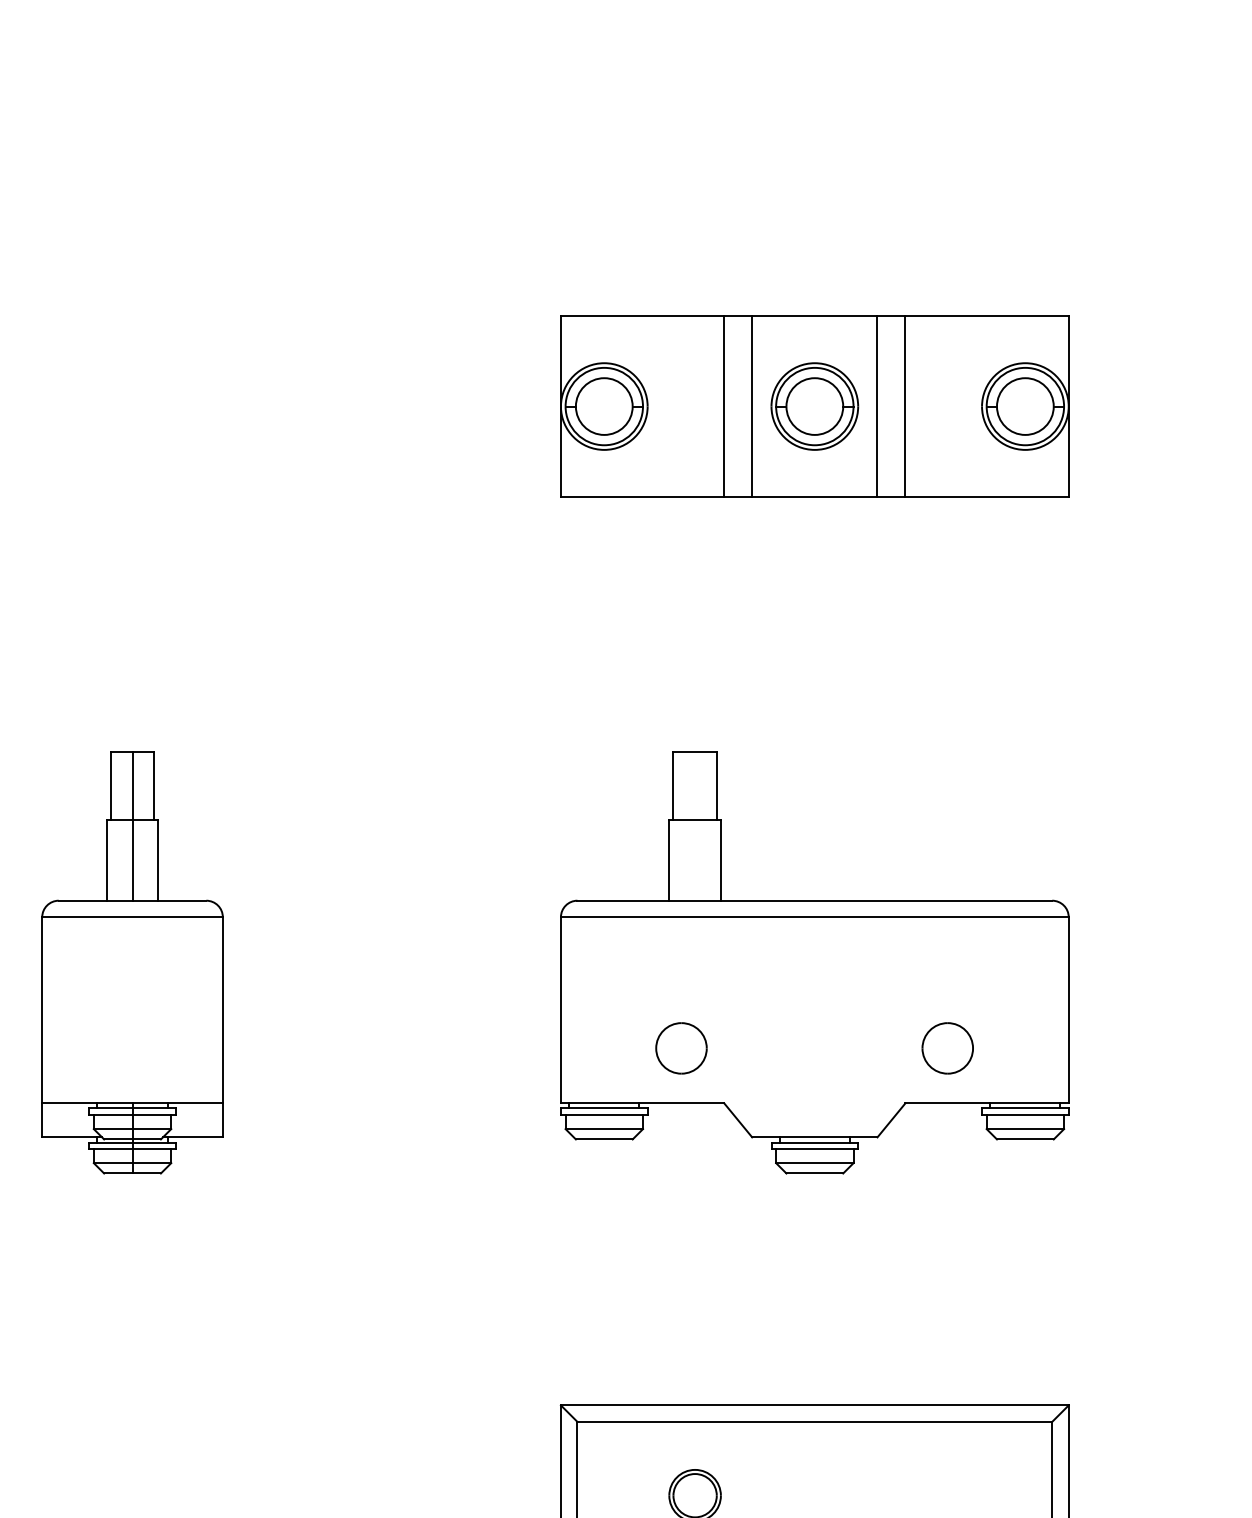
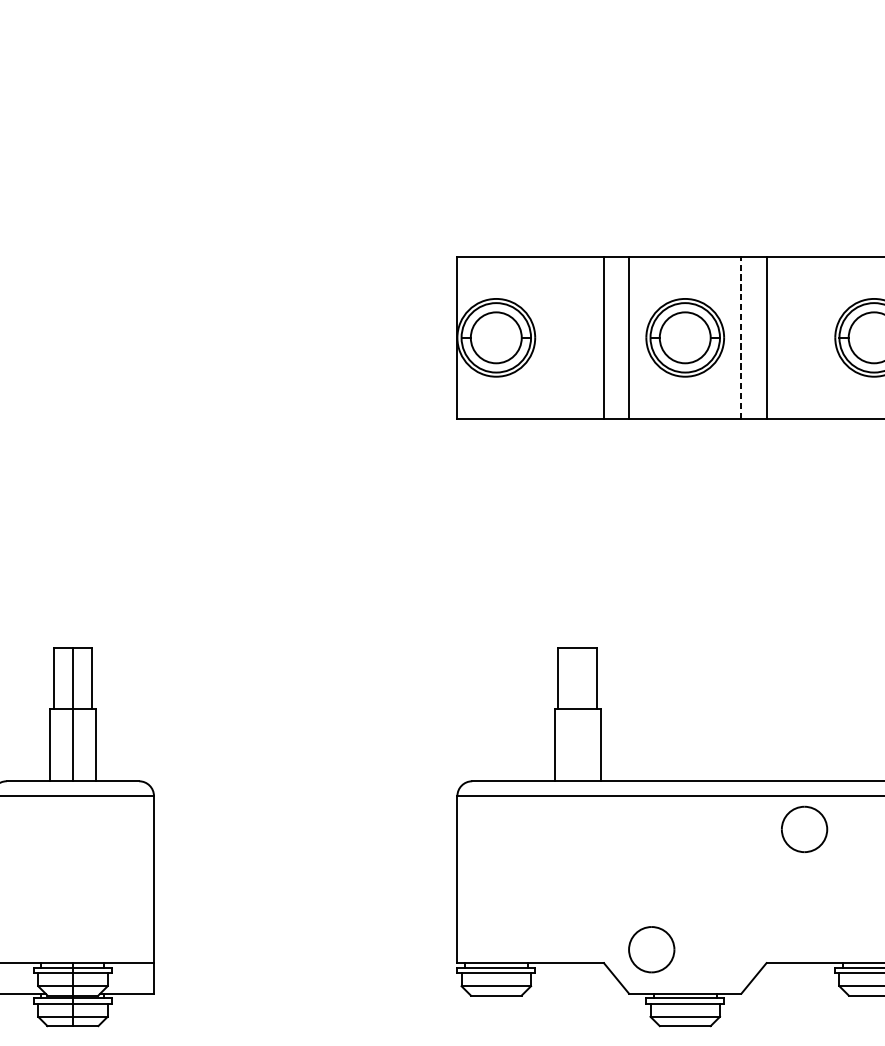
line: (877, 406) -> (741, 337), solid -> dashed
part: (681, 1048) -> (651, 949), moved
part: (947, 1048) -> (804, 829), moved

